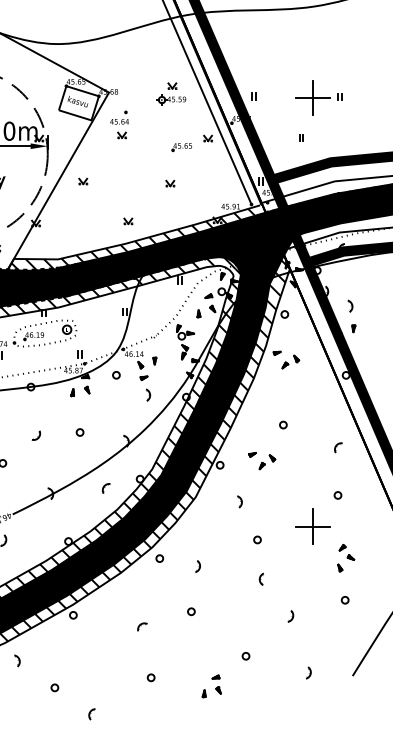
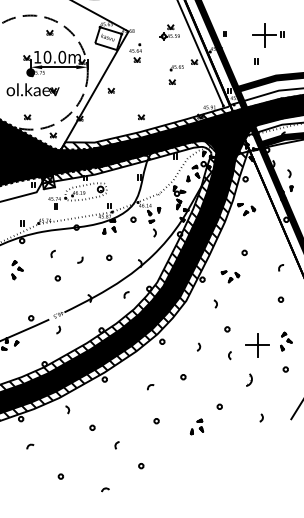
part: (169, 182) -> (171, 81), moved
part: (313, 526) -> (257, 345), moved
part: (197, 565) -> (198, 346), moved
part: (290, 616) -> (249, 380), size x1.6

